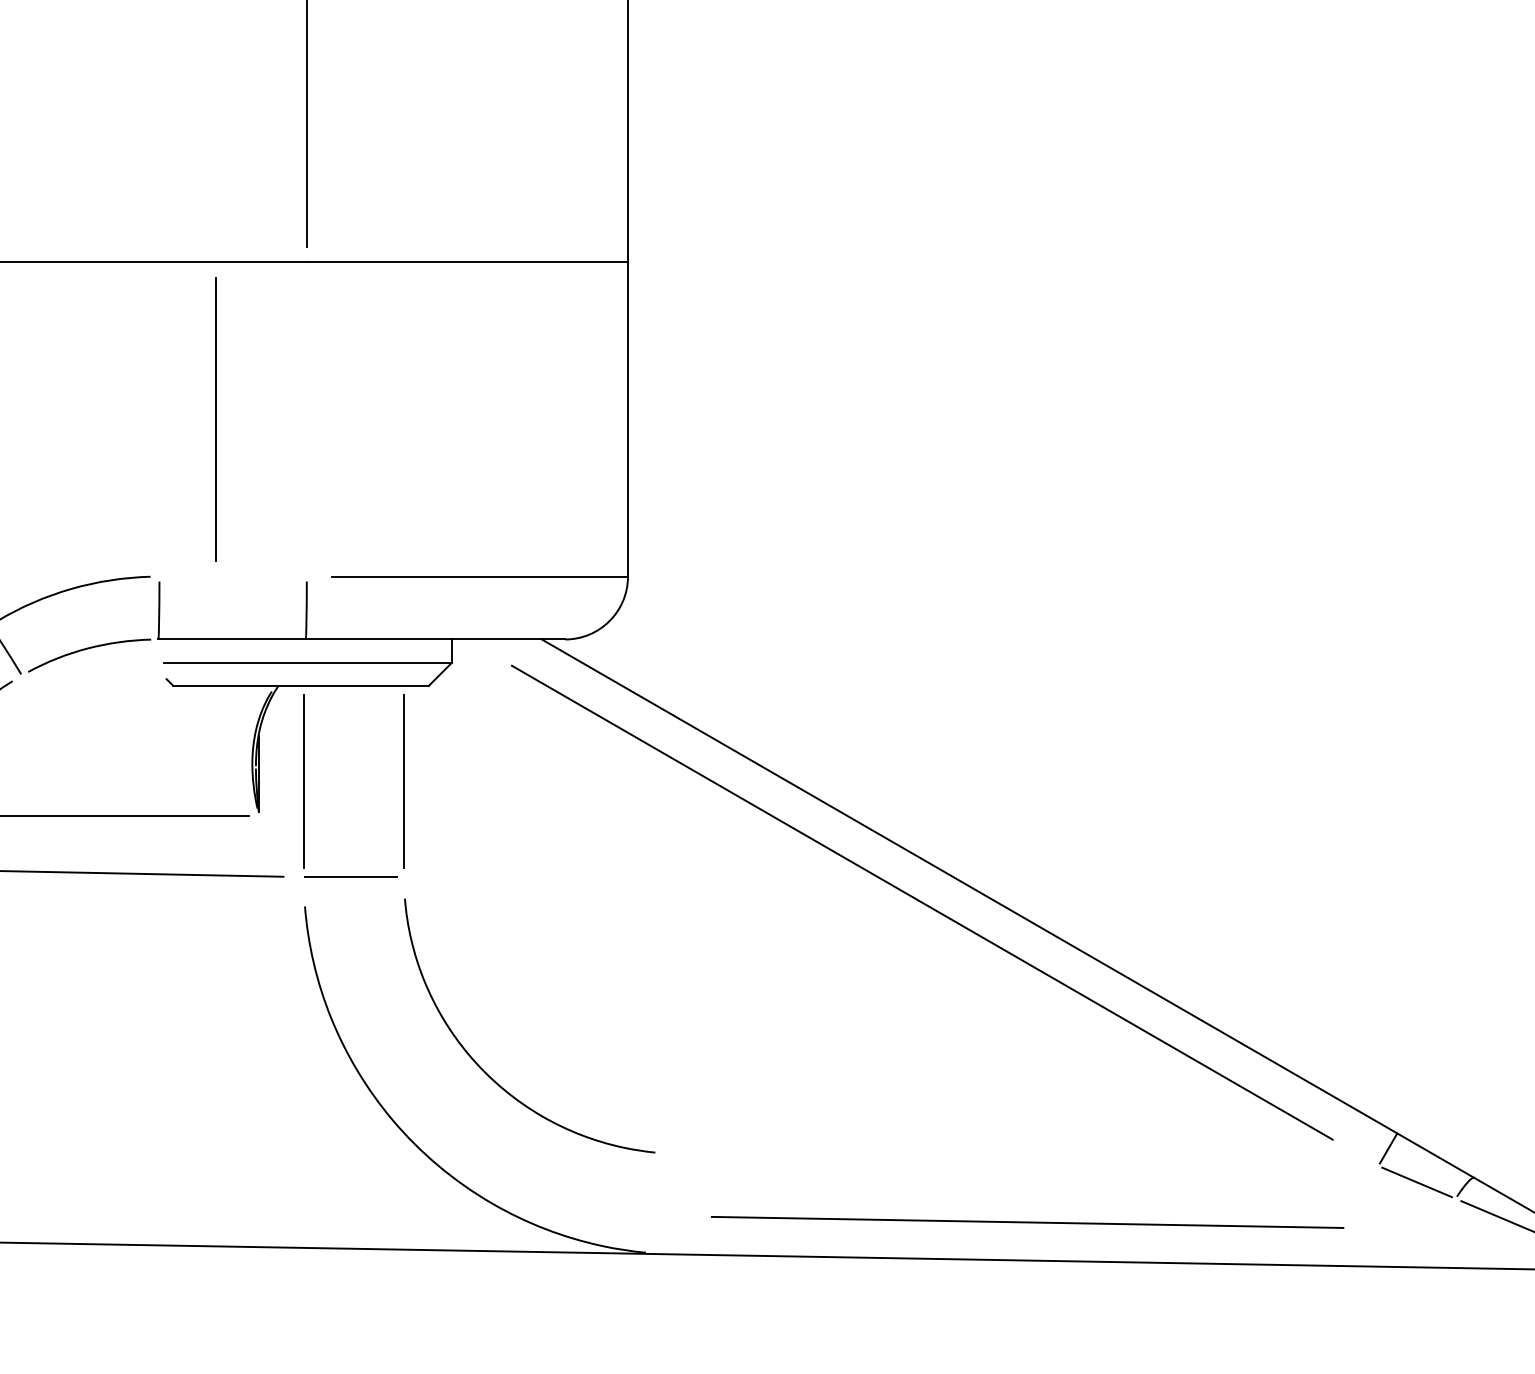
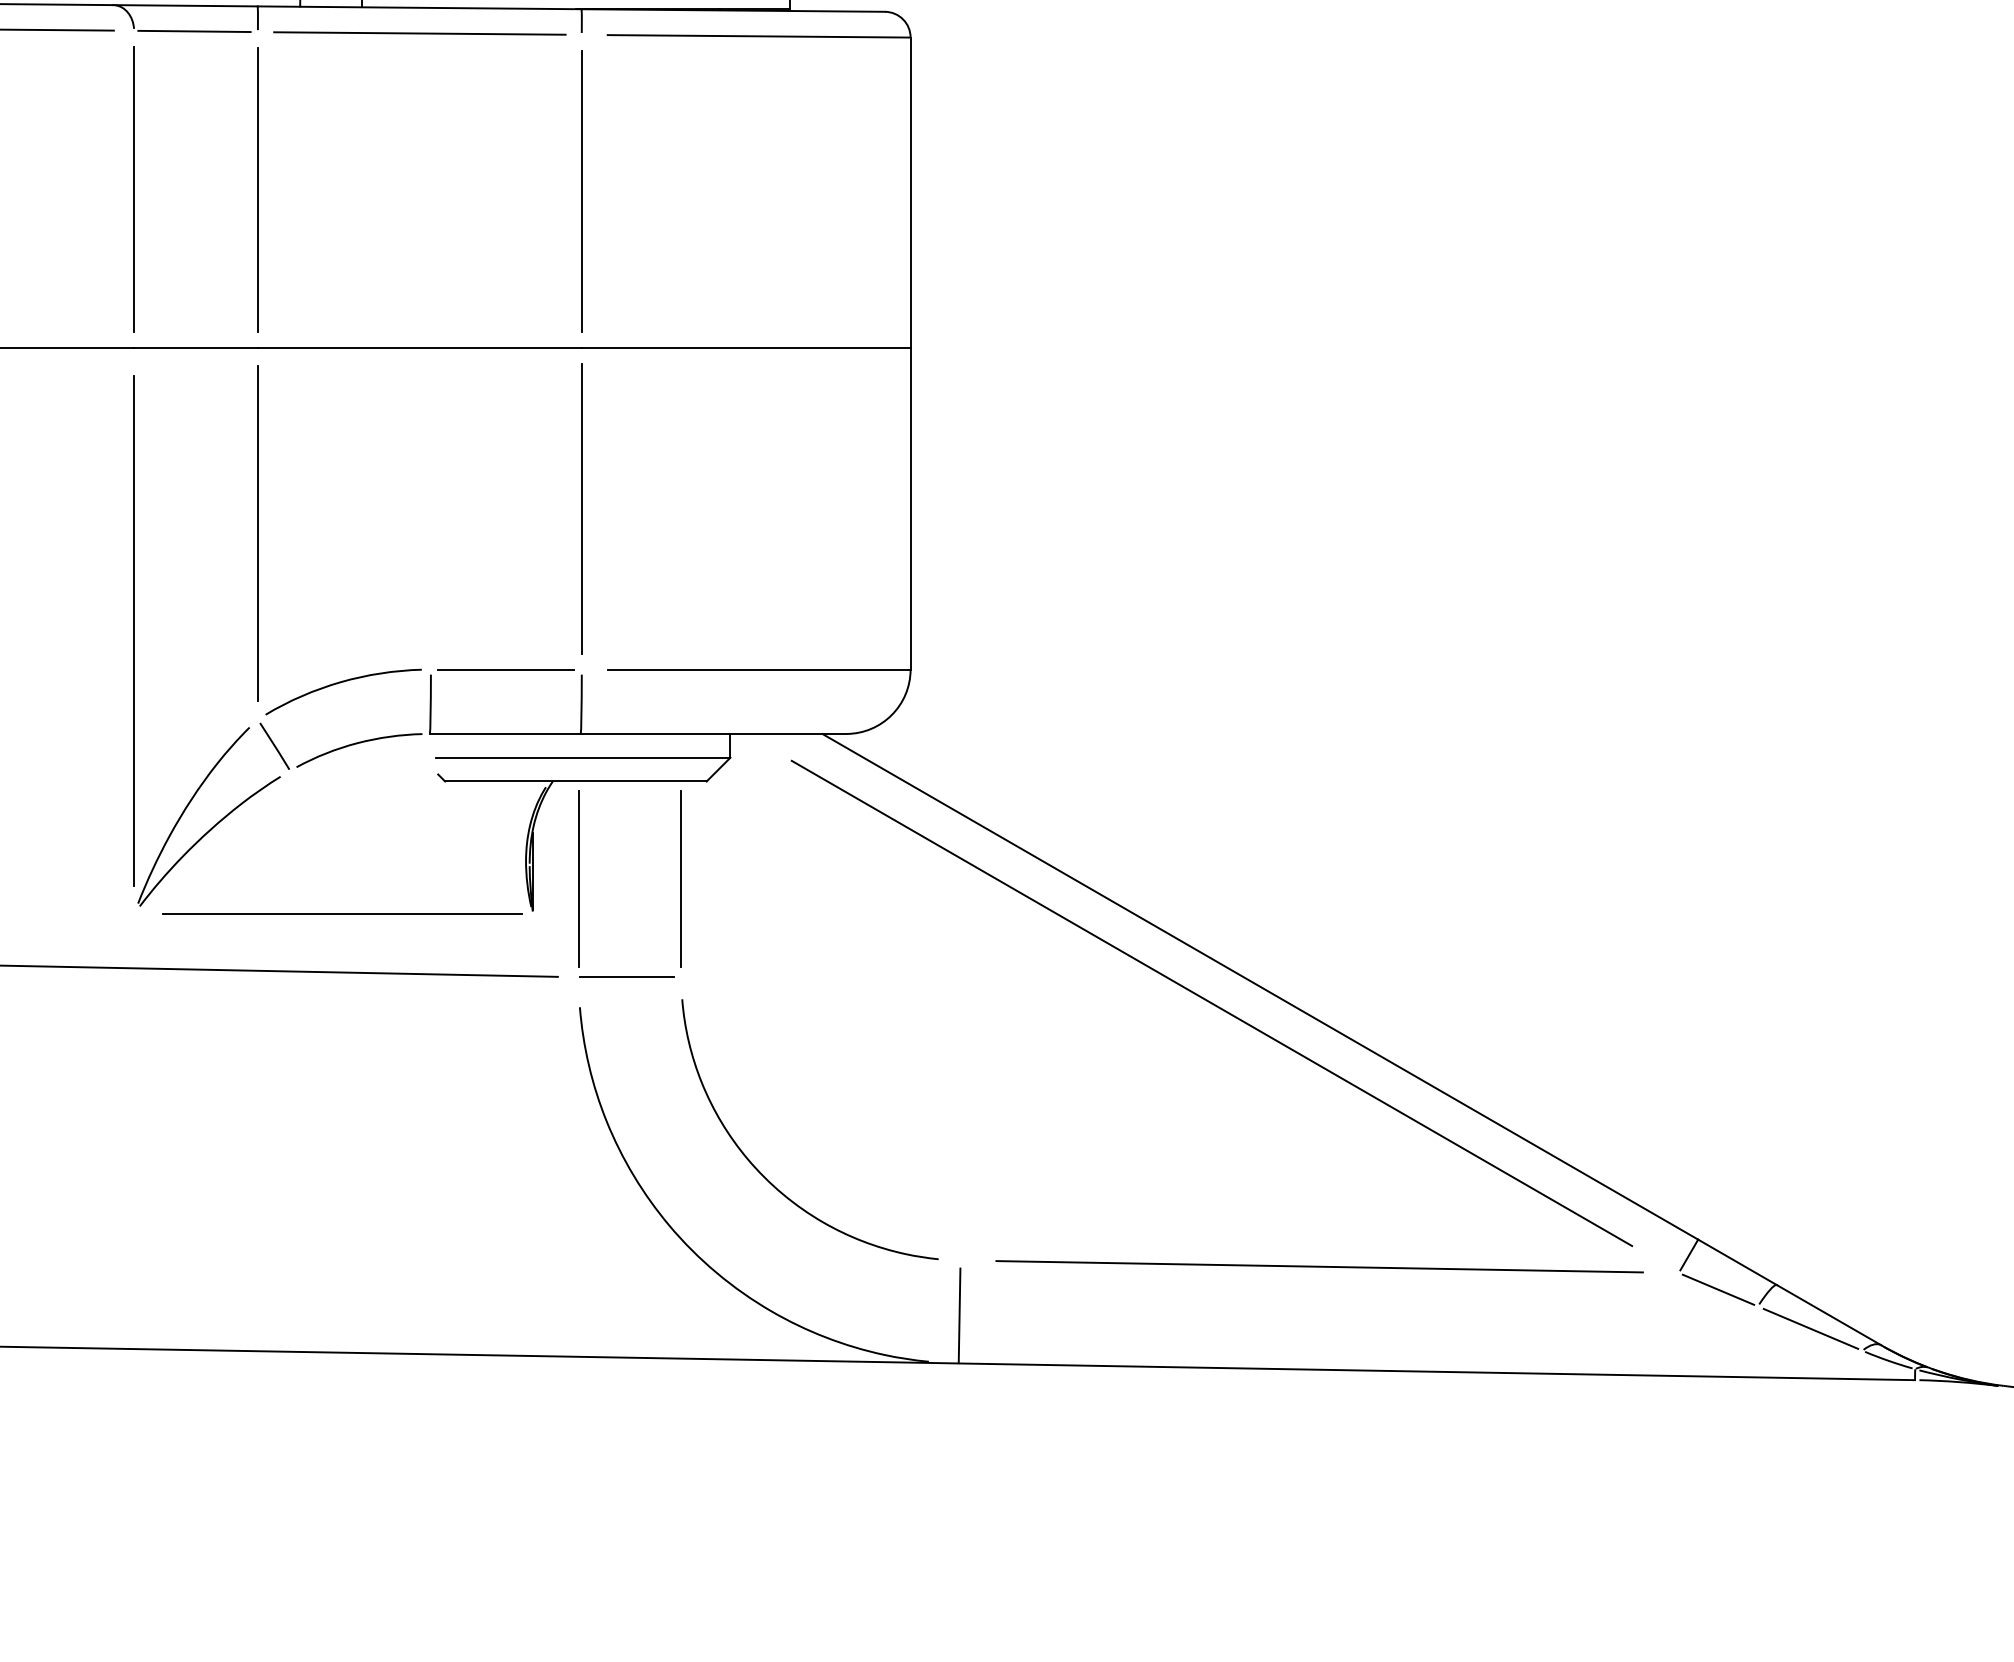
line: (215, 419) -> (581, 508), moved
line: (233, 576) -> (506, 669), added
line: (675, 1207) -> (959, 1315), added
line: (1027, 1222) -> (1319, 1266), moved

